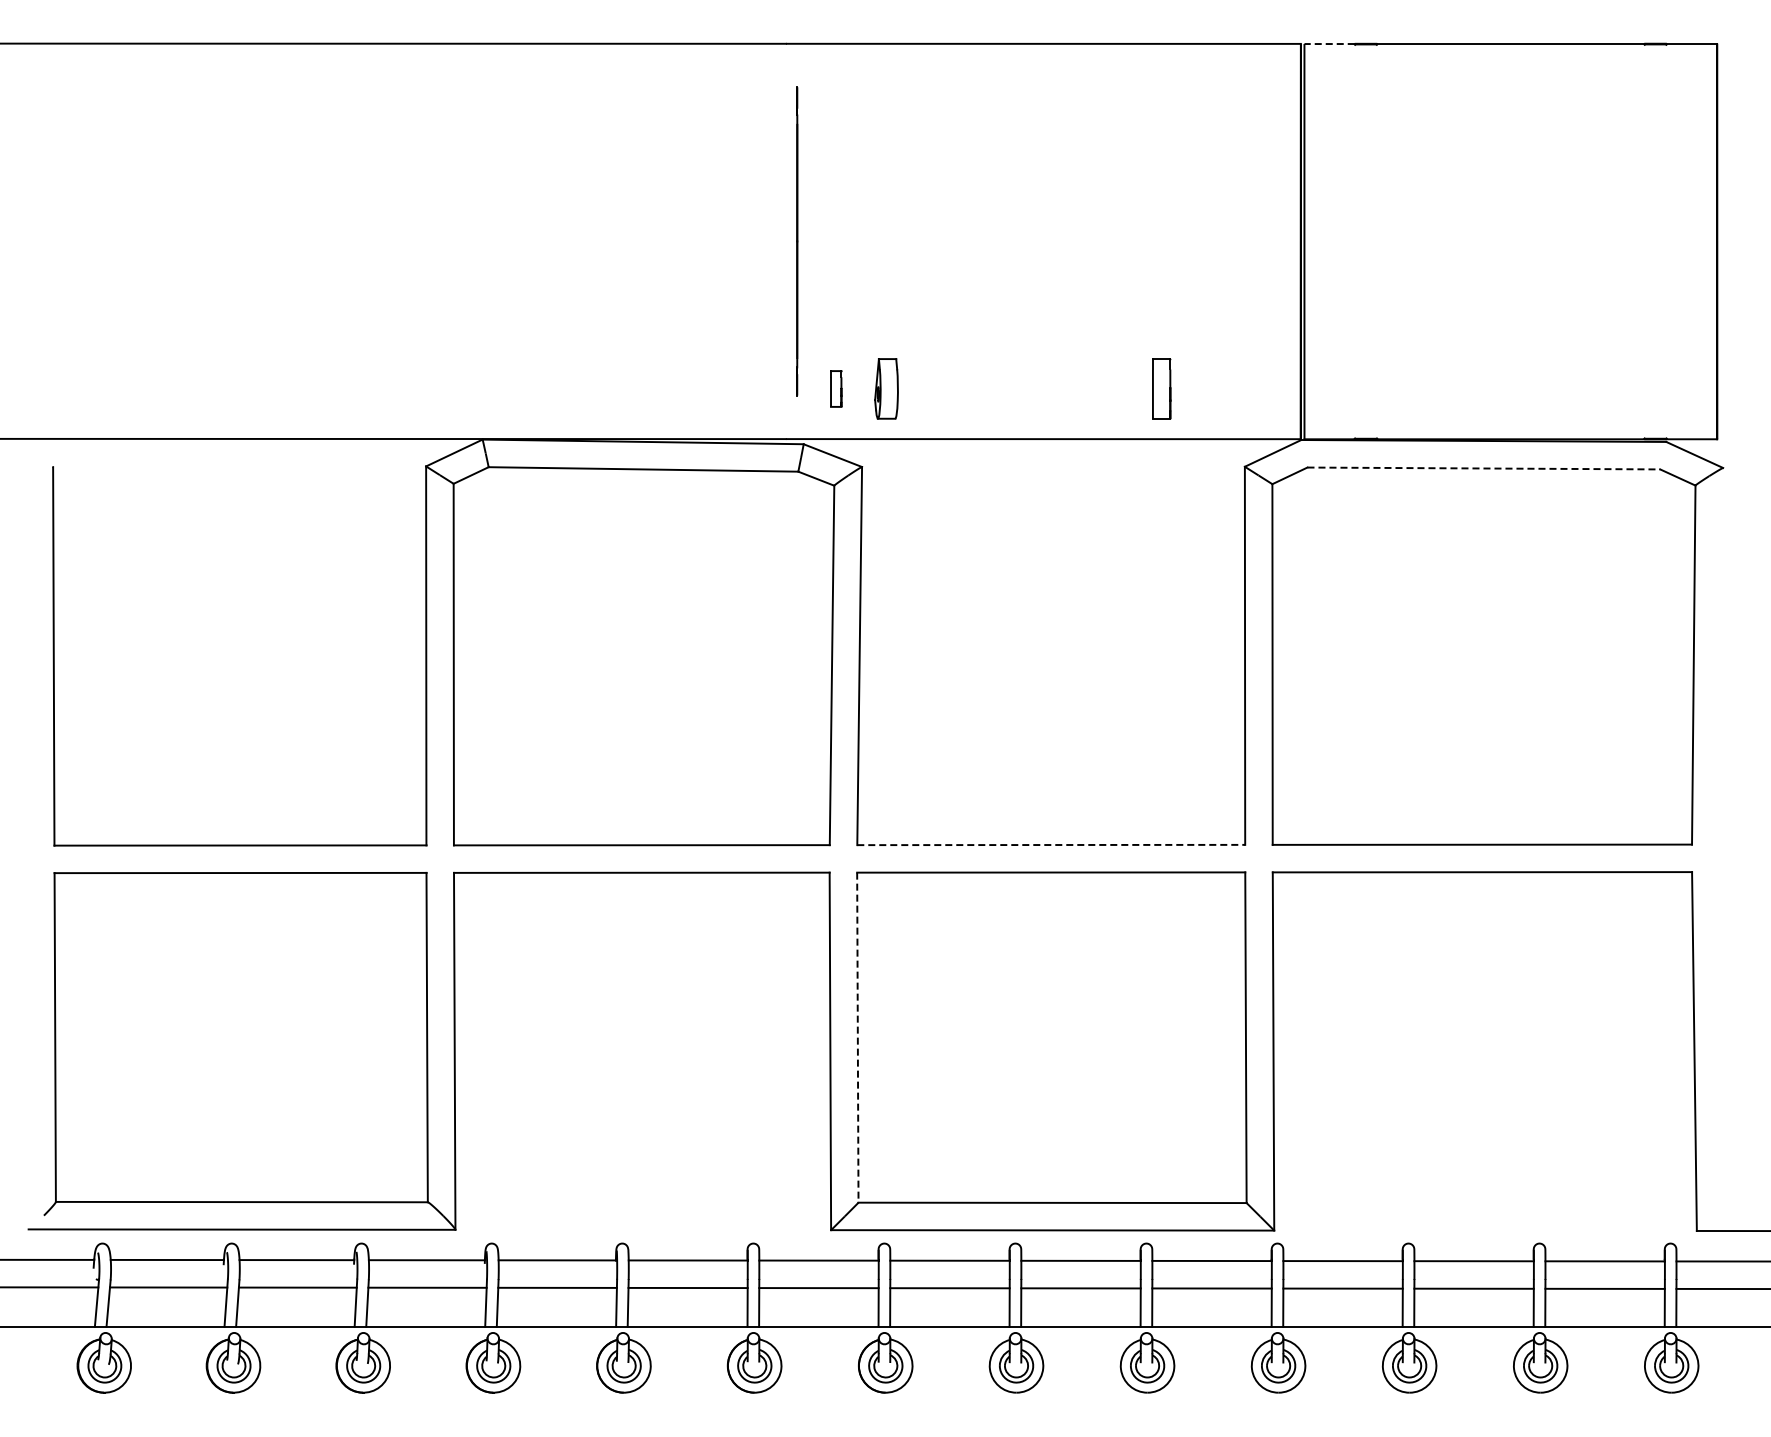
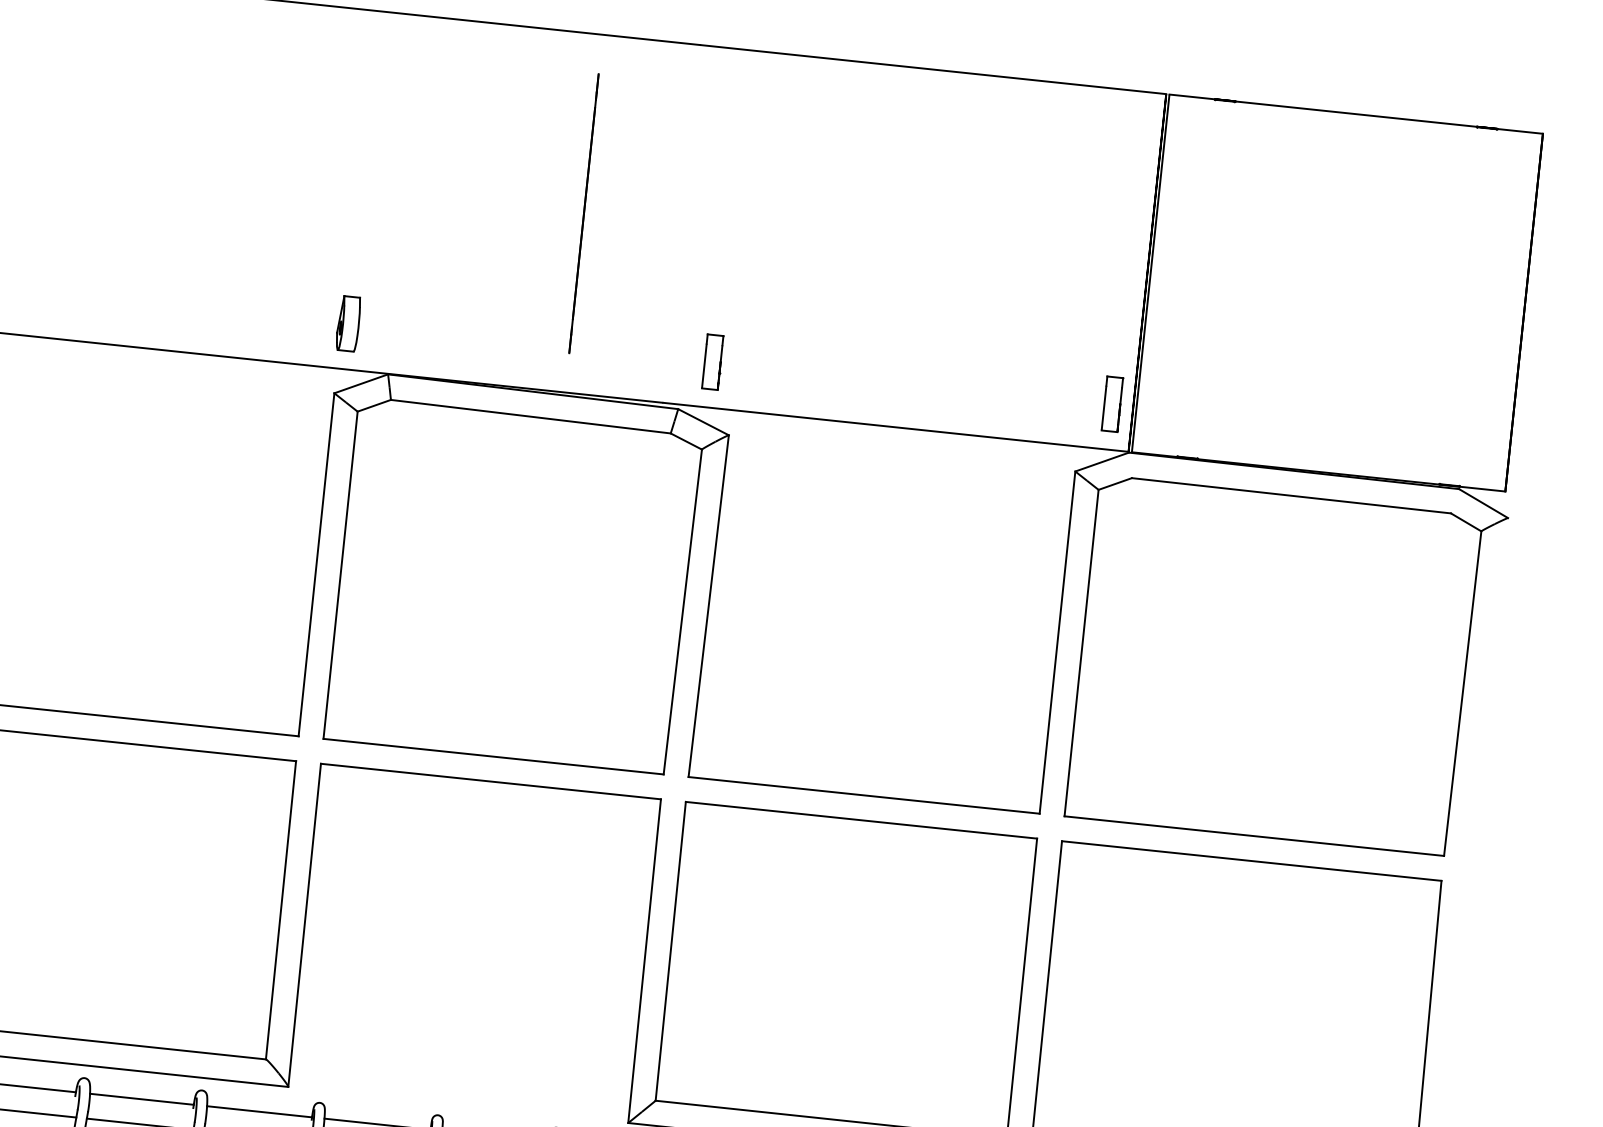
line: (1329, 44) -> (1192, 97), dashed -> solid
line: (797, 241) -> (584, 213), moved
part: (836, 388) -> (713, 361), size x1.67
part: (886, 388) -> (348, 323), moved
part: (1161, 388) -> (1112, 403), moved
line: (1484, 468) -> (1292, 495), dashed -> solid
line: (1051, 845) -> (864, 795), dashed -> solid
line: (857, 1038) -> (670, 952), dashed -> solid

